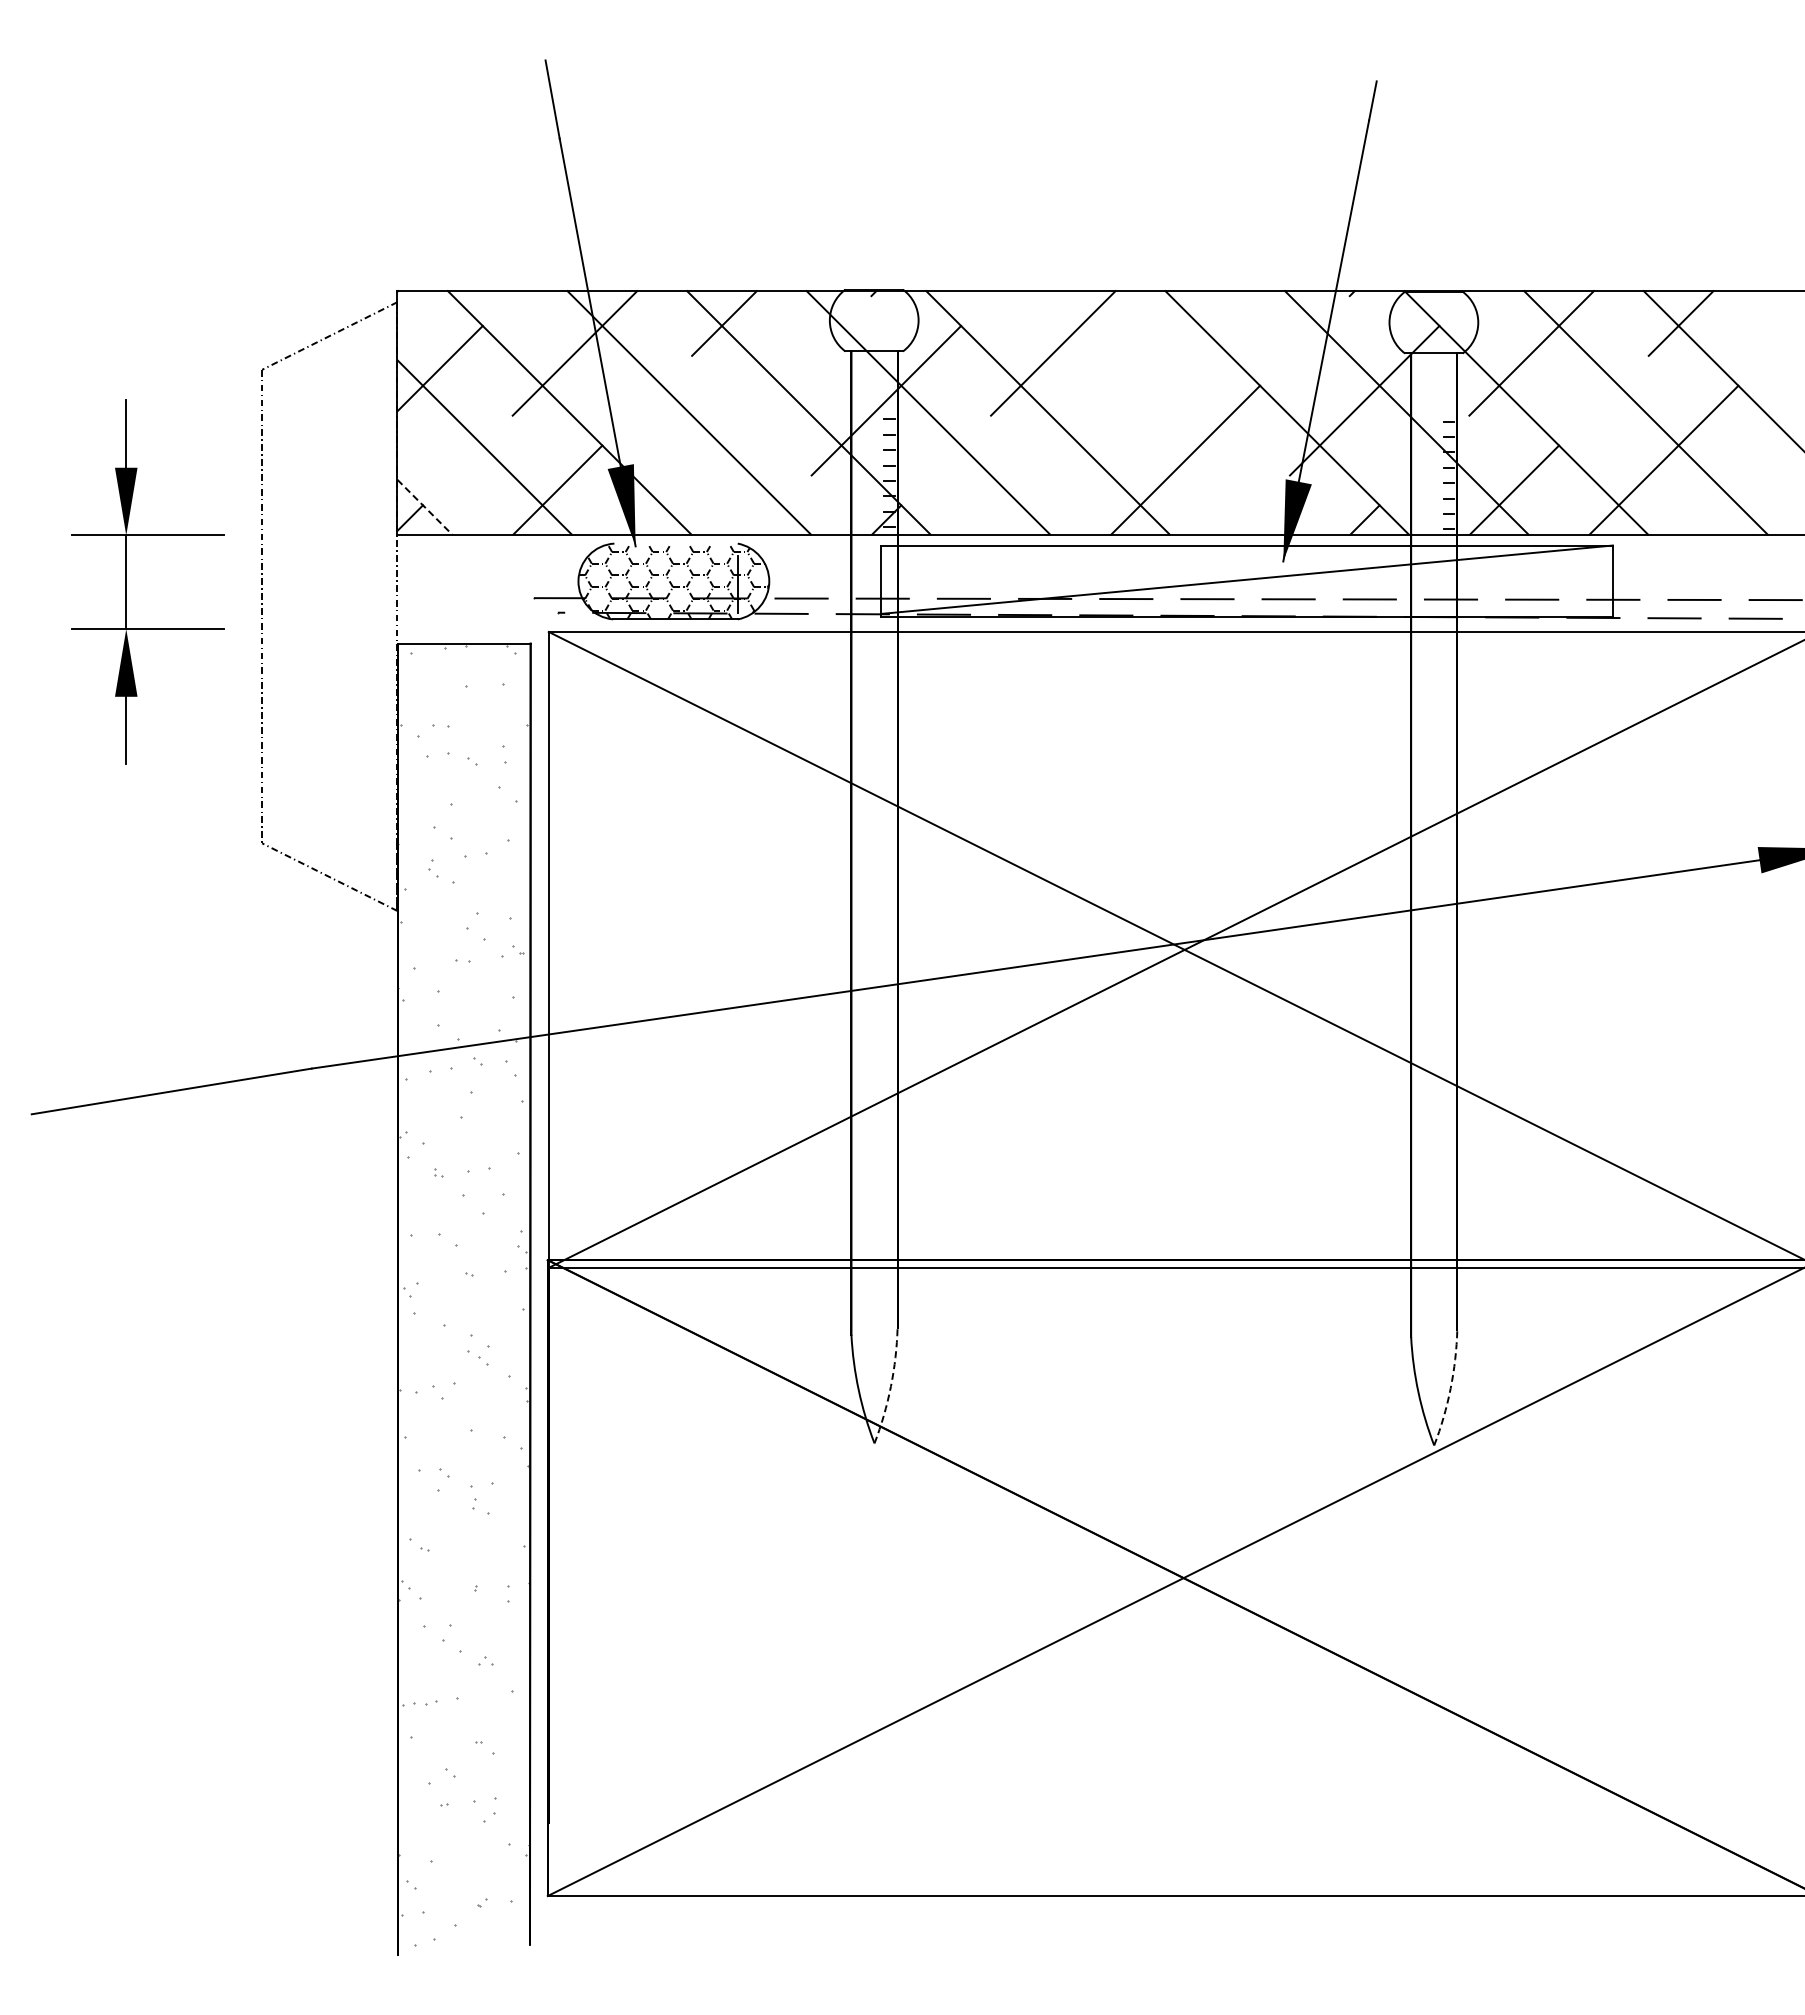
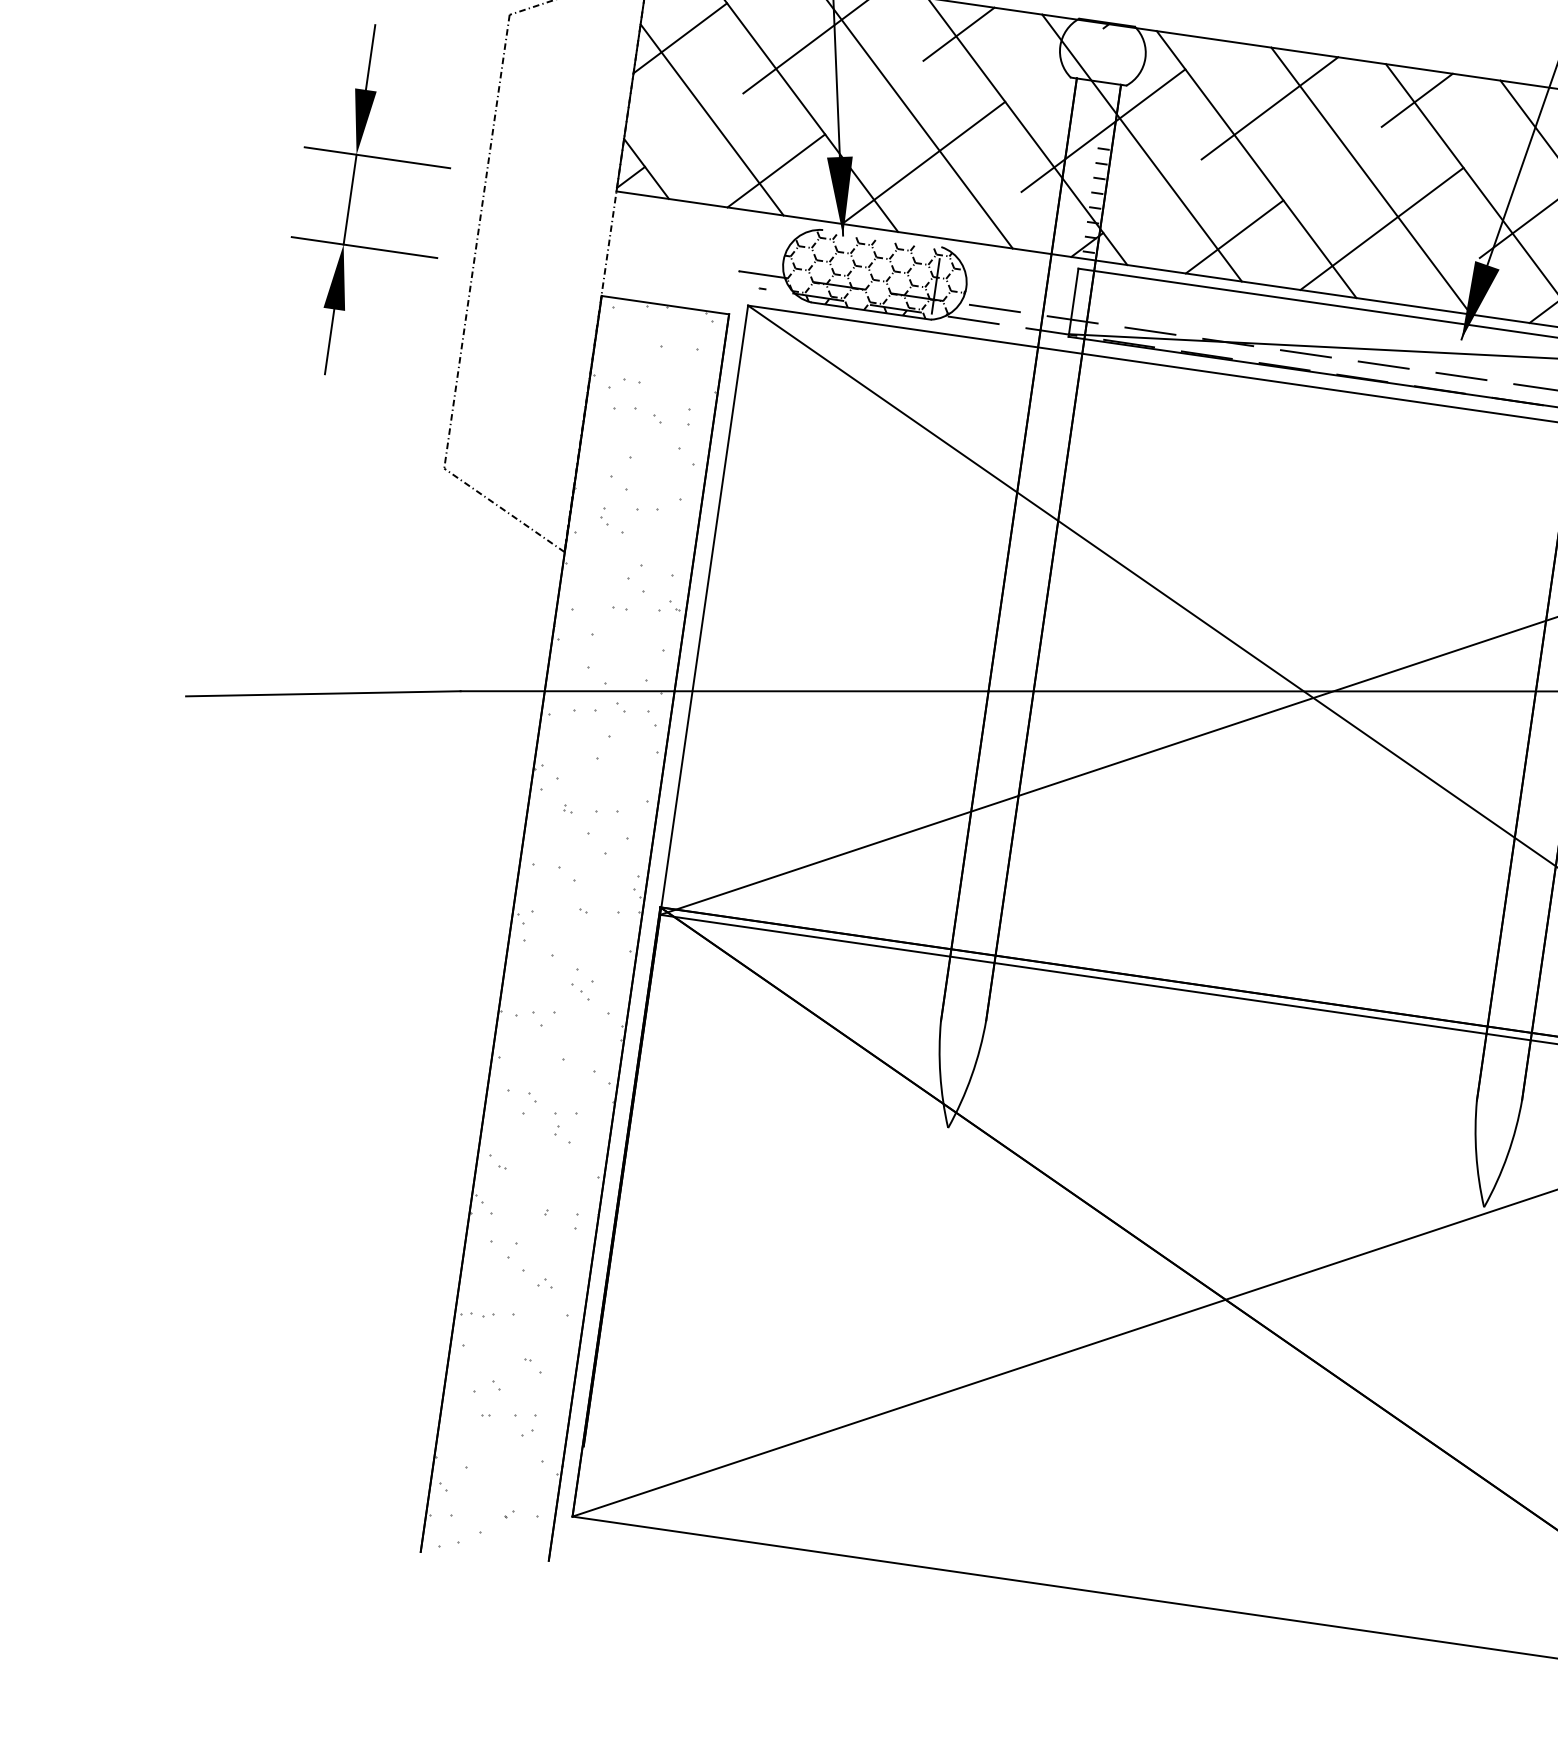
line: (1202, 323) -> (1416, 100), added
line: (1167, 412) -> (1371, 180), added
line: (706, 459) -> (922, 162), added
line: (1035, 489) -> (1234, 236), added
line: (424, 507) -> (646, 169), dashed -> solid
arc: (890, 1386) -> (971, 1075), dashed -> solid
arc: (1450, 1388) -> (1507, 1154), dashed -> solid

